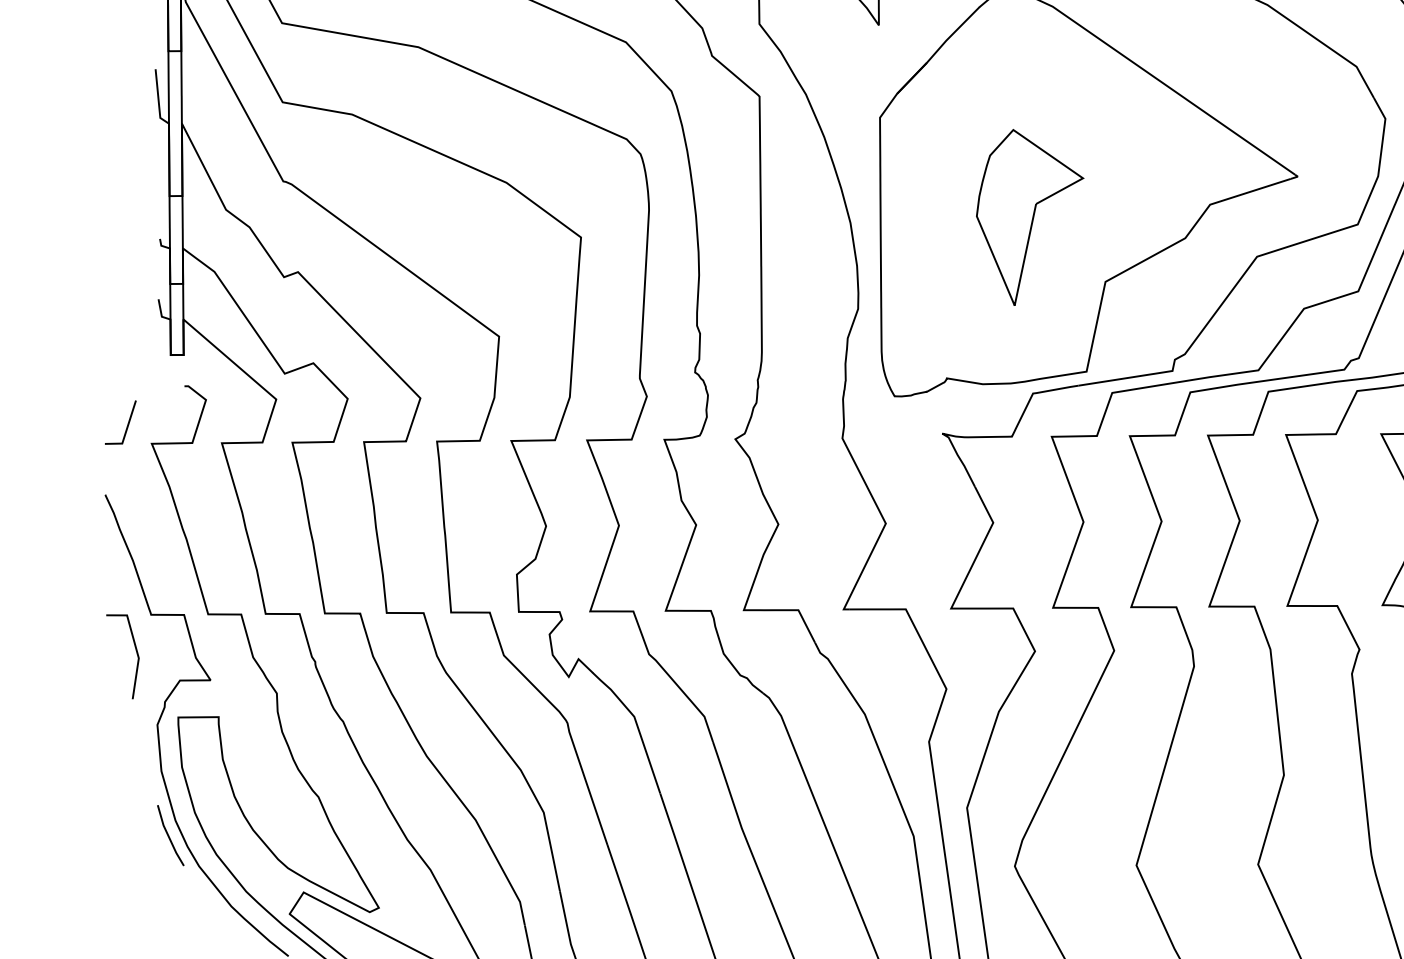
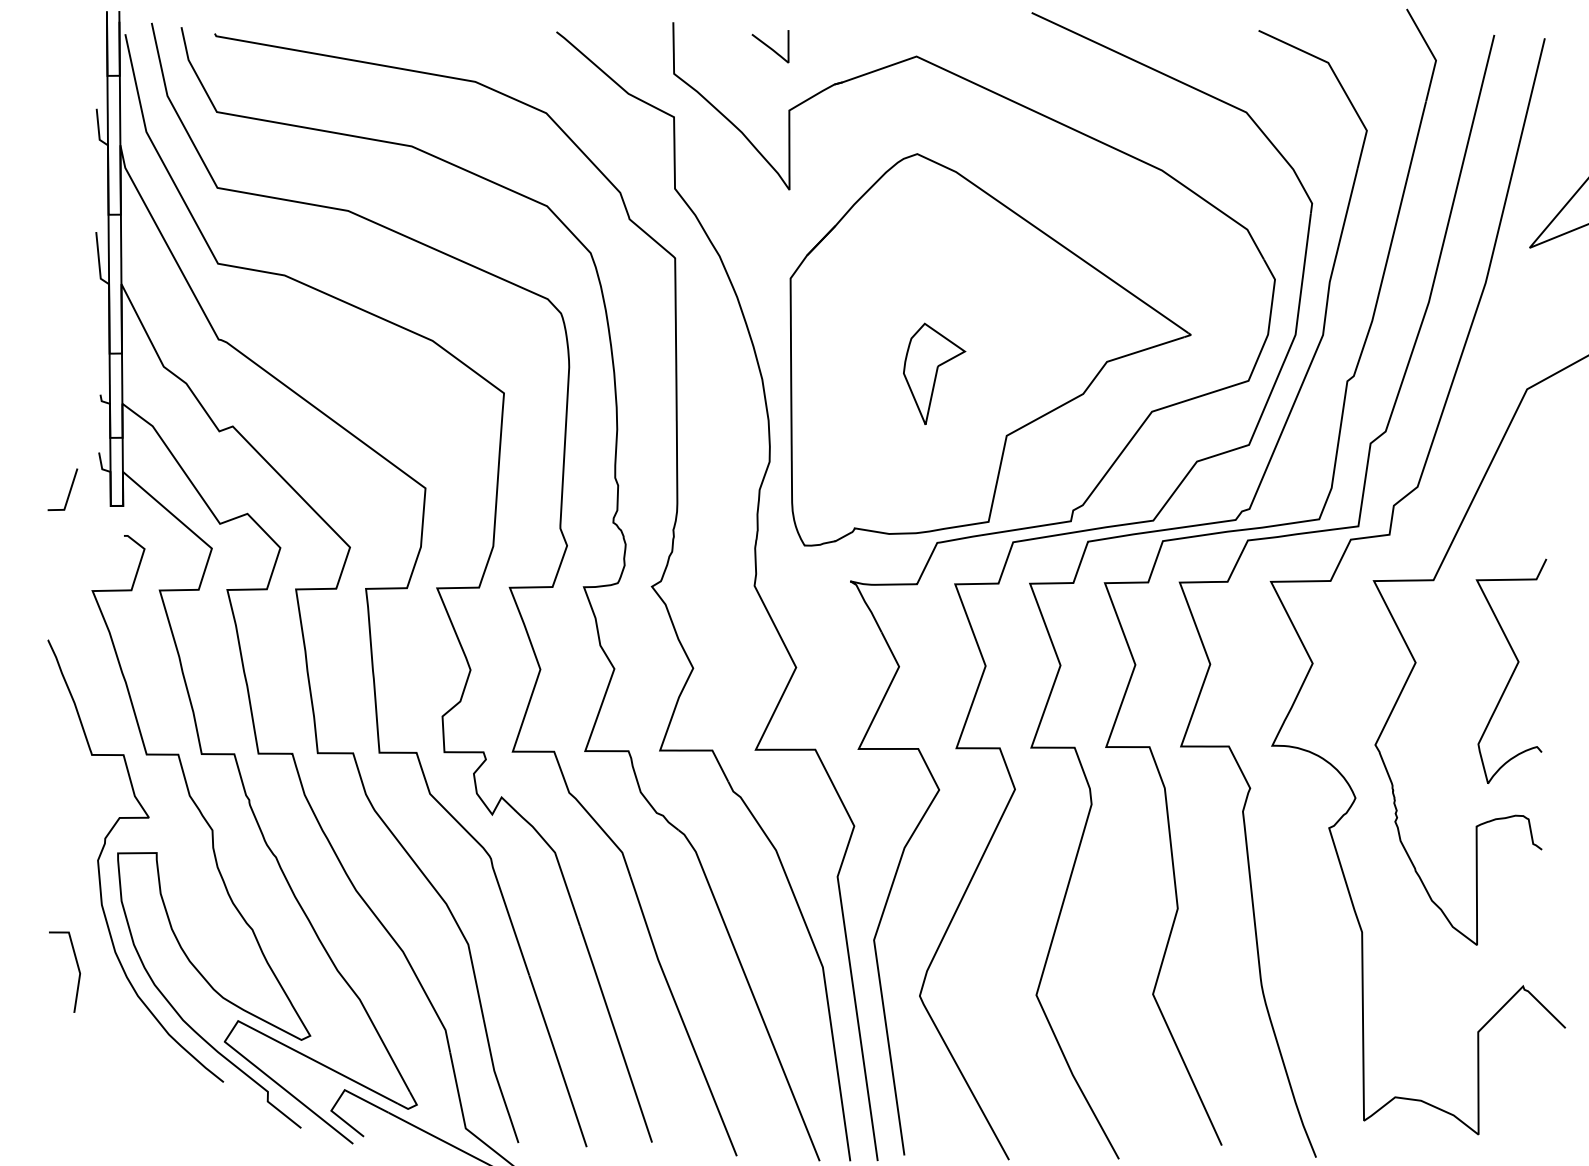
part: (1030, 216) -> (934, 373), size x0.6
curve: (126, 425) -> (68, 492), moved
curve: (136, 652) -> (77, 968), moved
curve: (169, 835) -> (109, 966), removed

